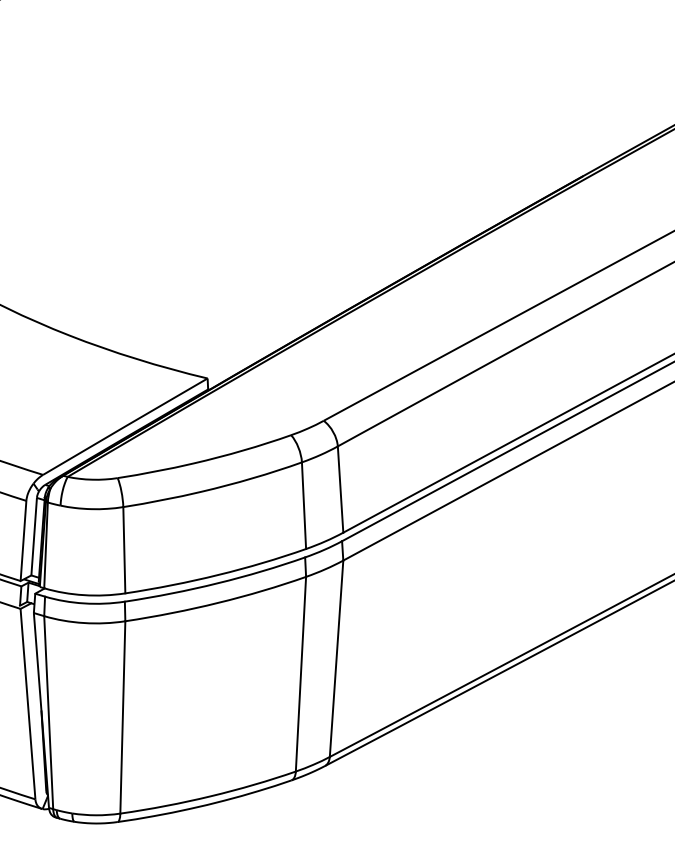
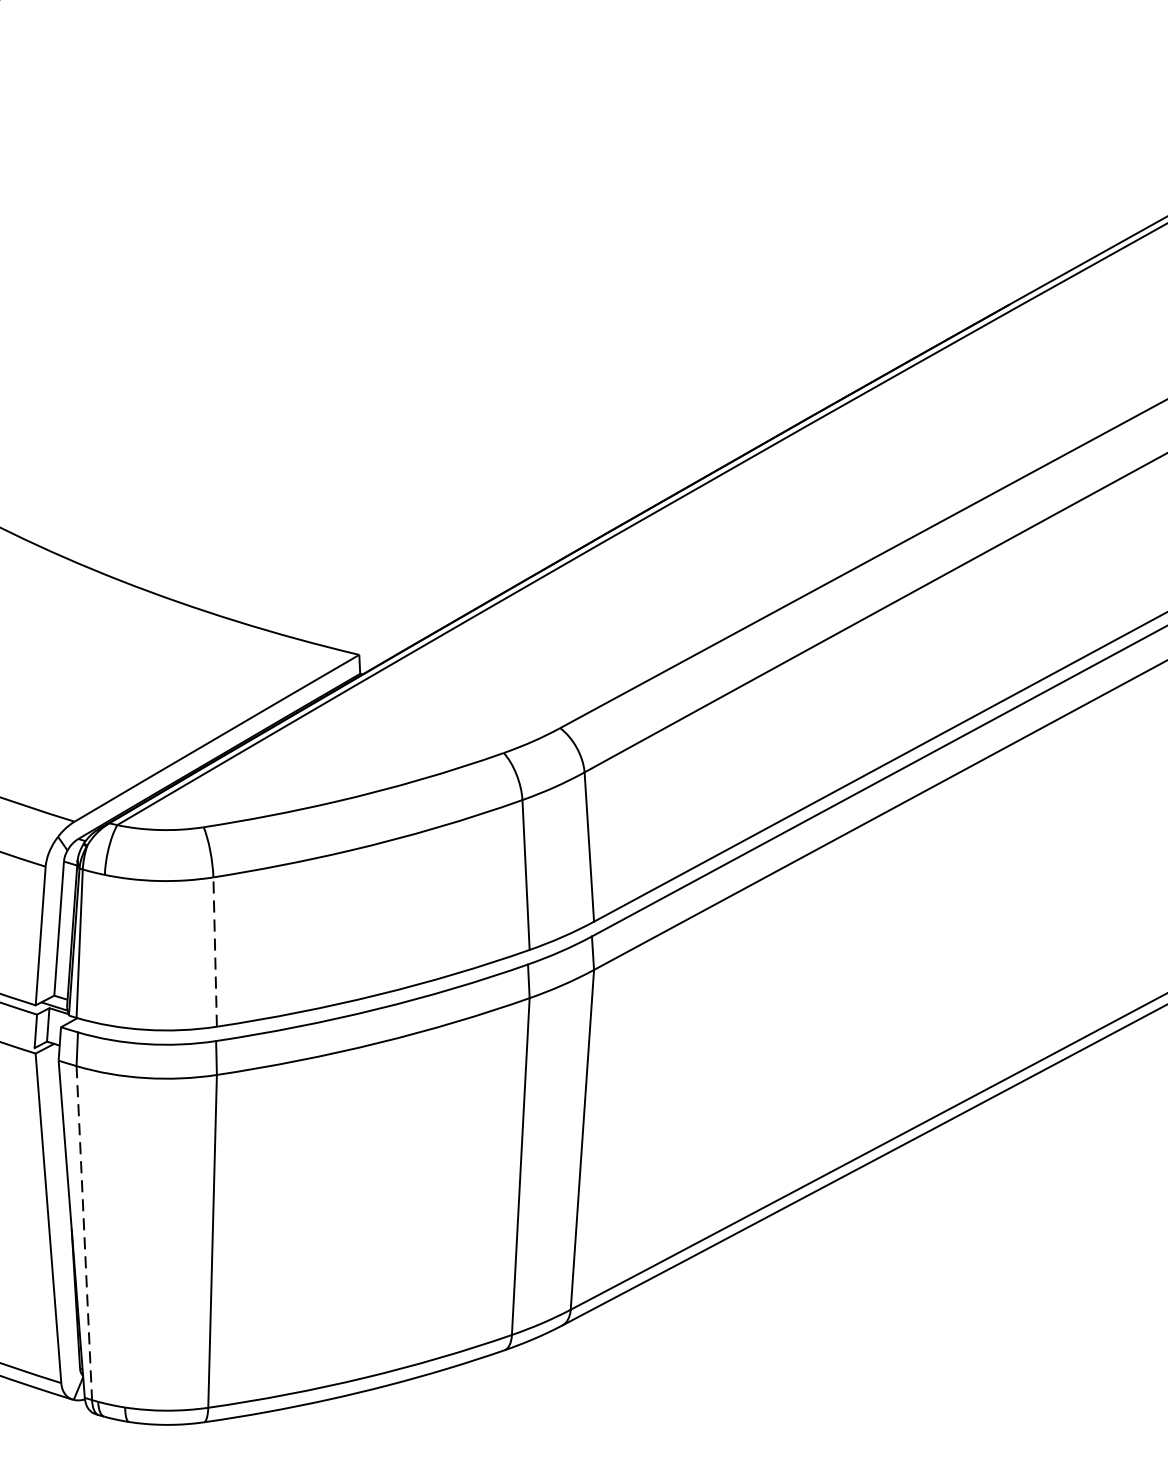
line: (124, 549) -> (215, 950), solid -> dashed
line: (48, 712) -> (83, 1232), solid -> dashed

